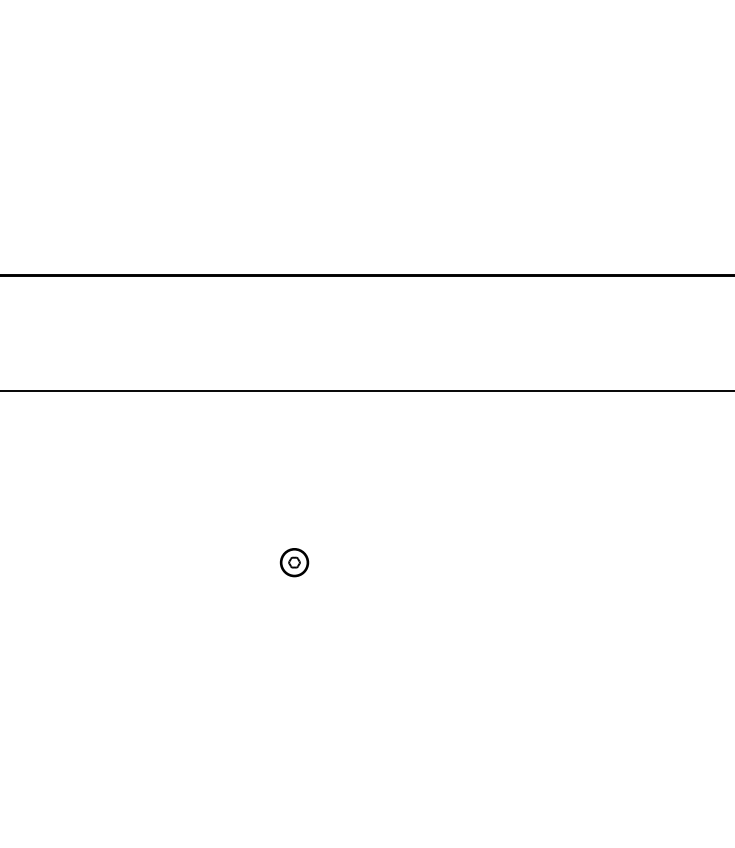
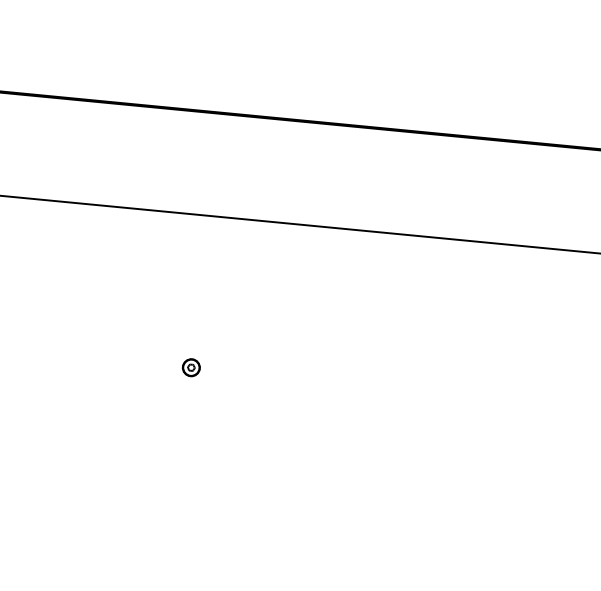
part: (294, 562) -> (191, 367), size x0.7

